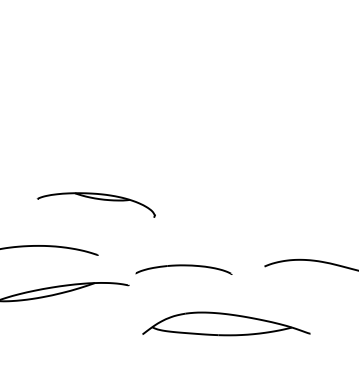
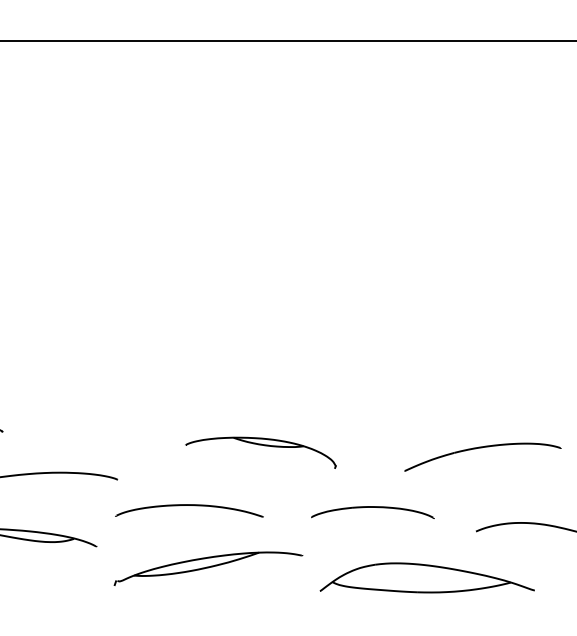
part: (269, 201) -> (482, 448), added
part: (183, 269) -> (372, 512), moved
part: (225, 323) -> (426, 577), moved

